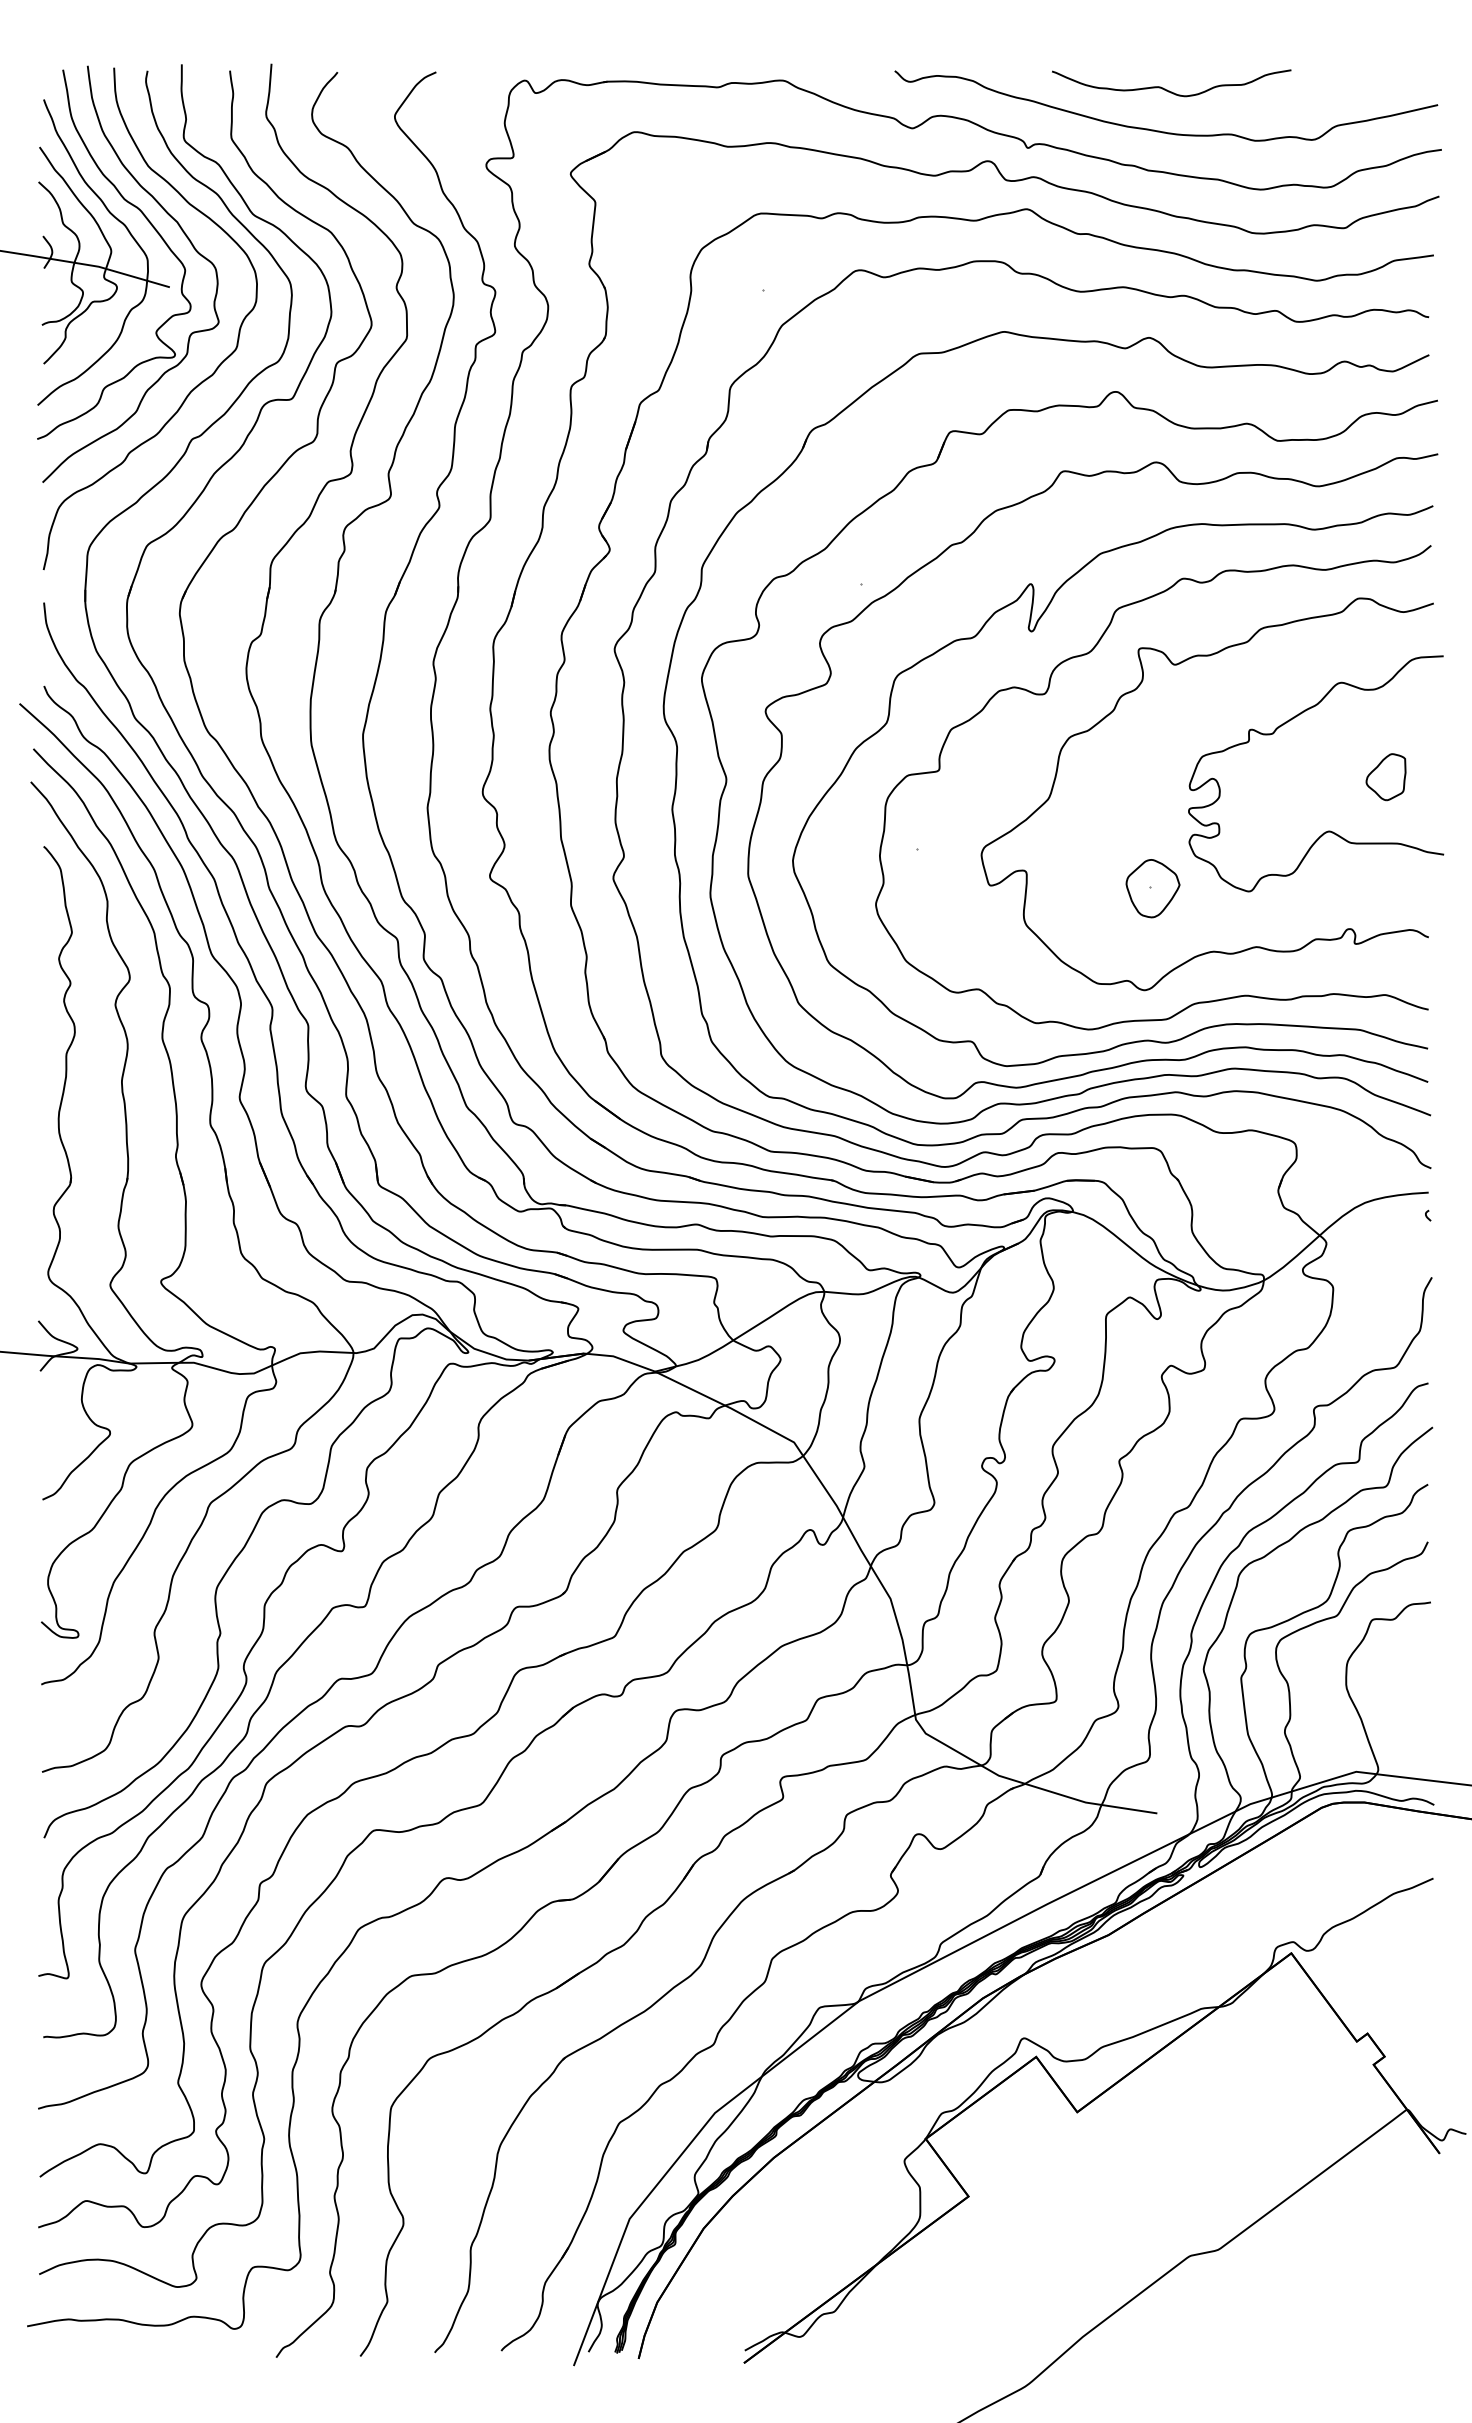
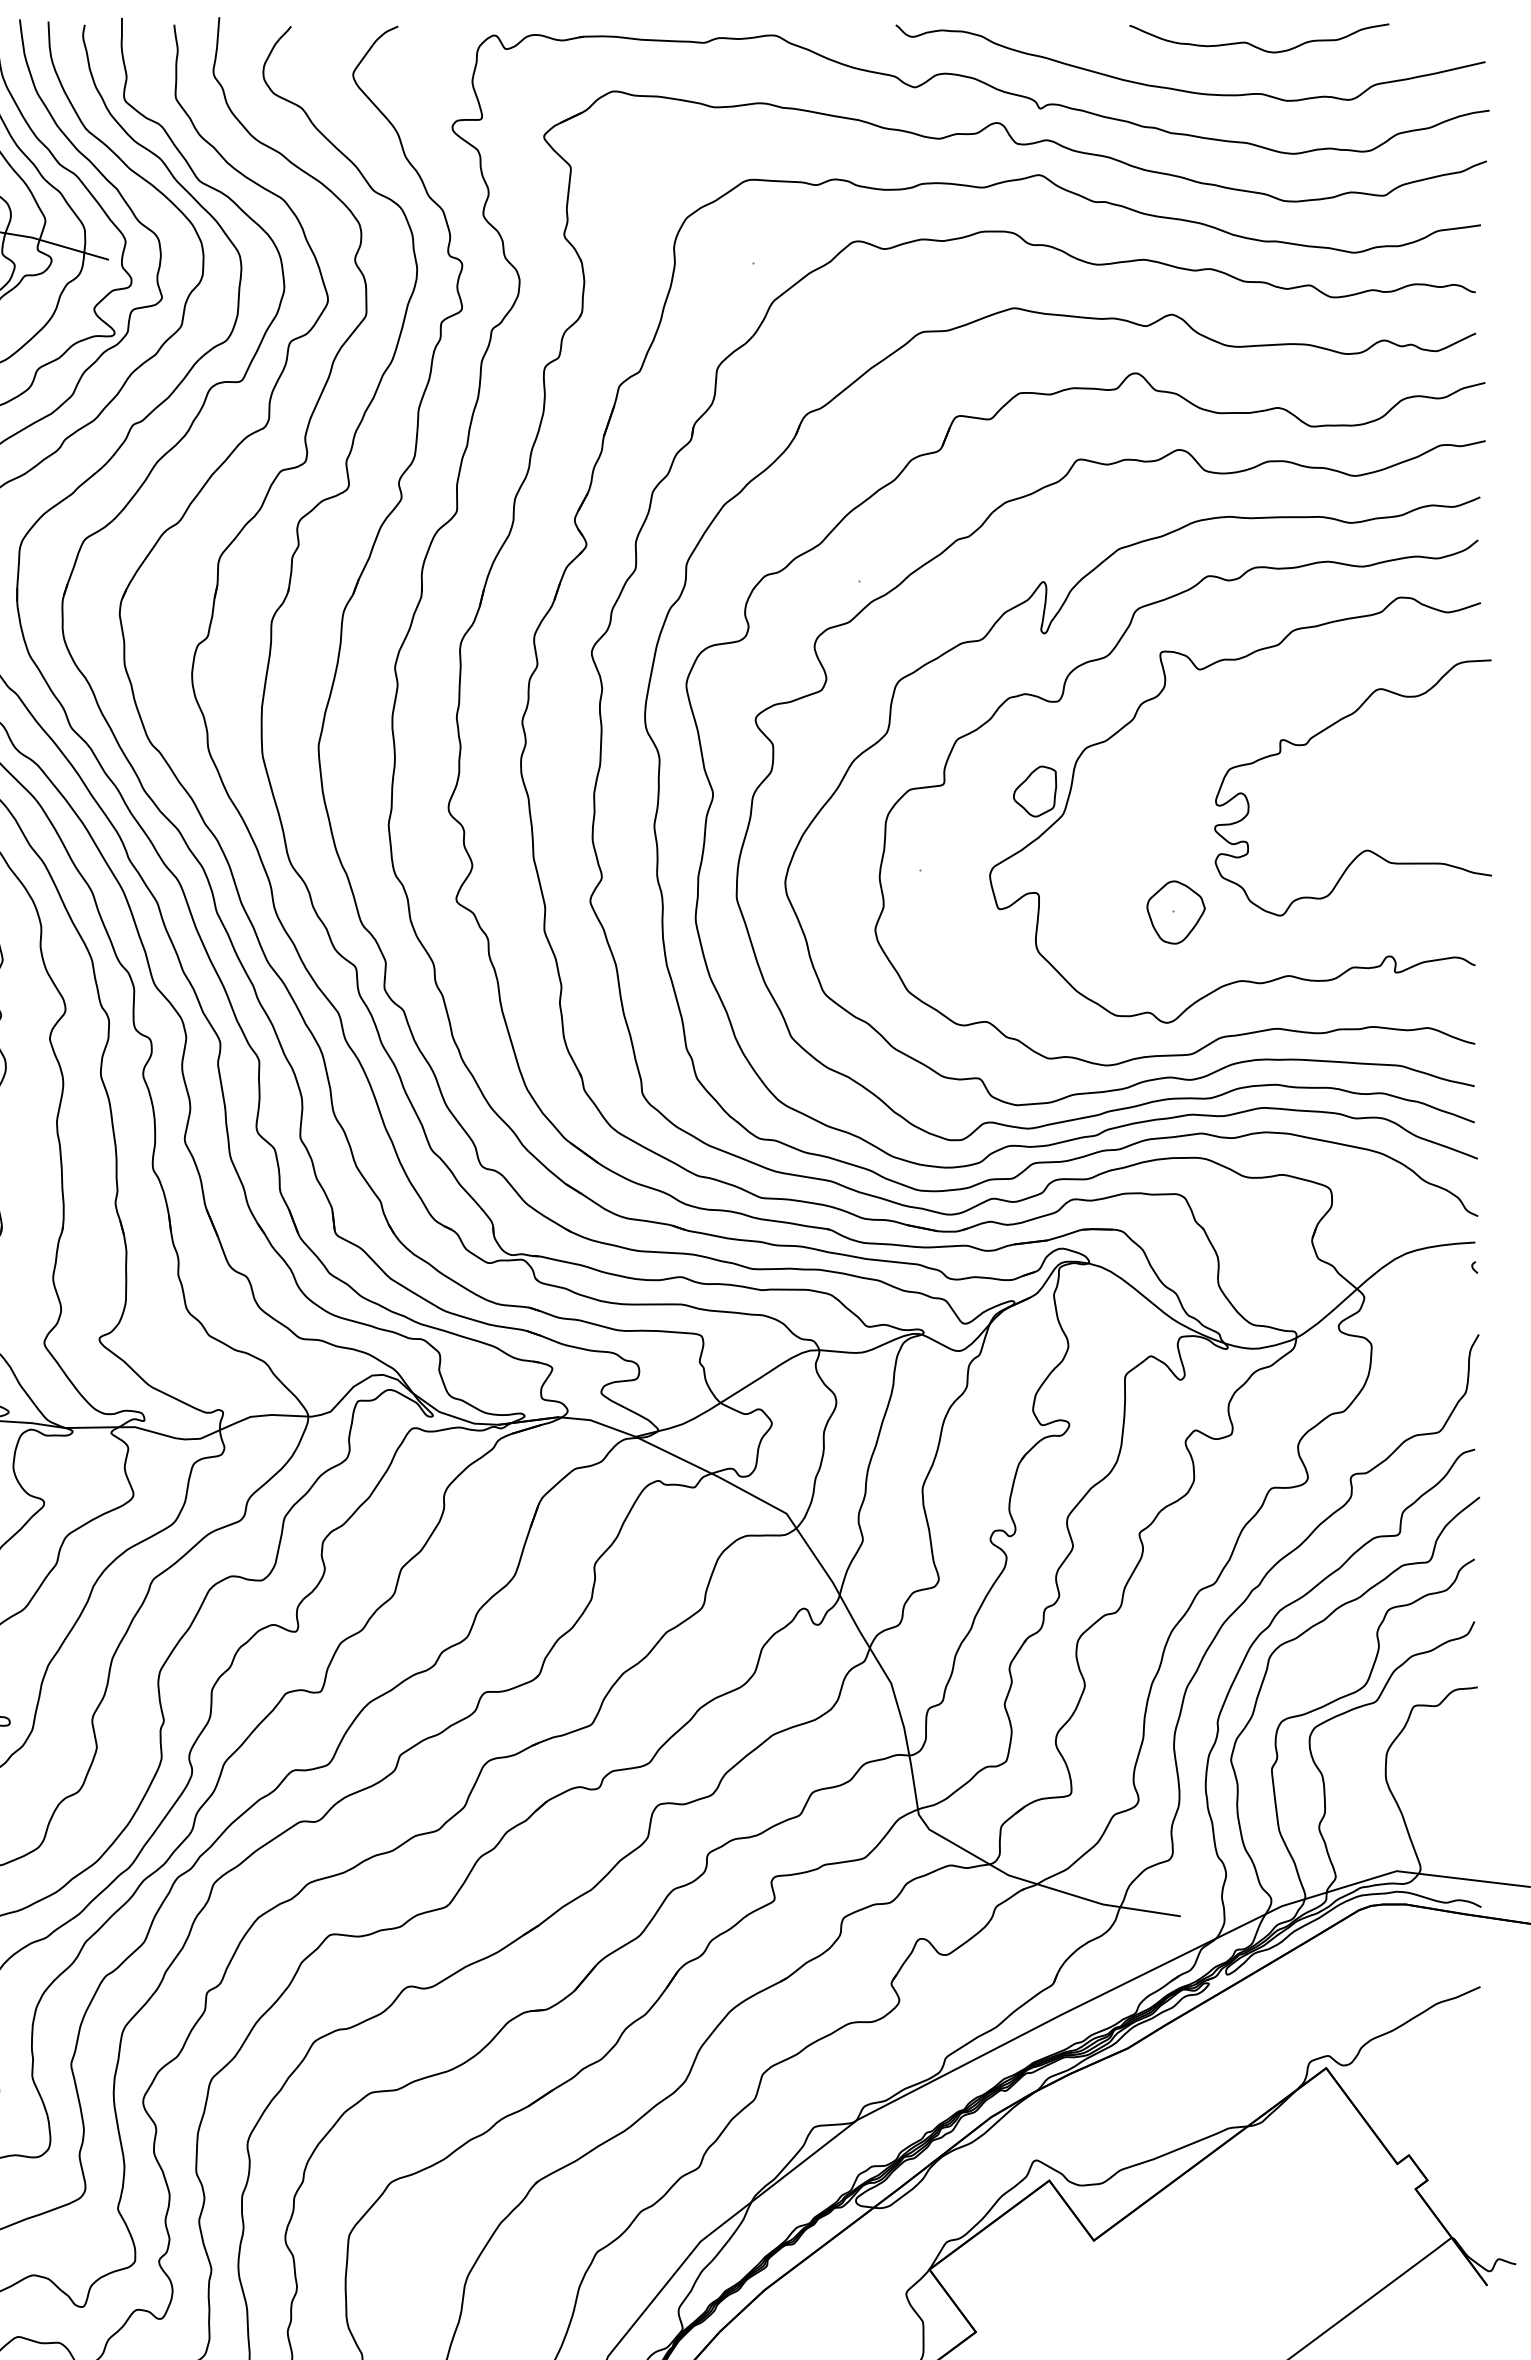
curve: (1167, 89) -> (1254, 45), moved
part: (1385, 777) -> (1034, 791), moved

